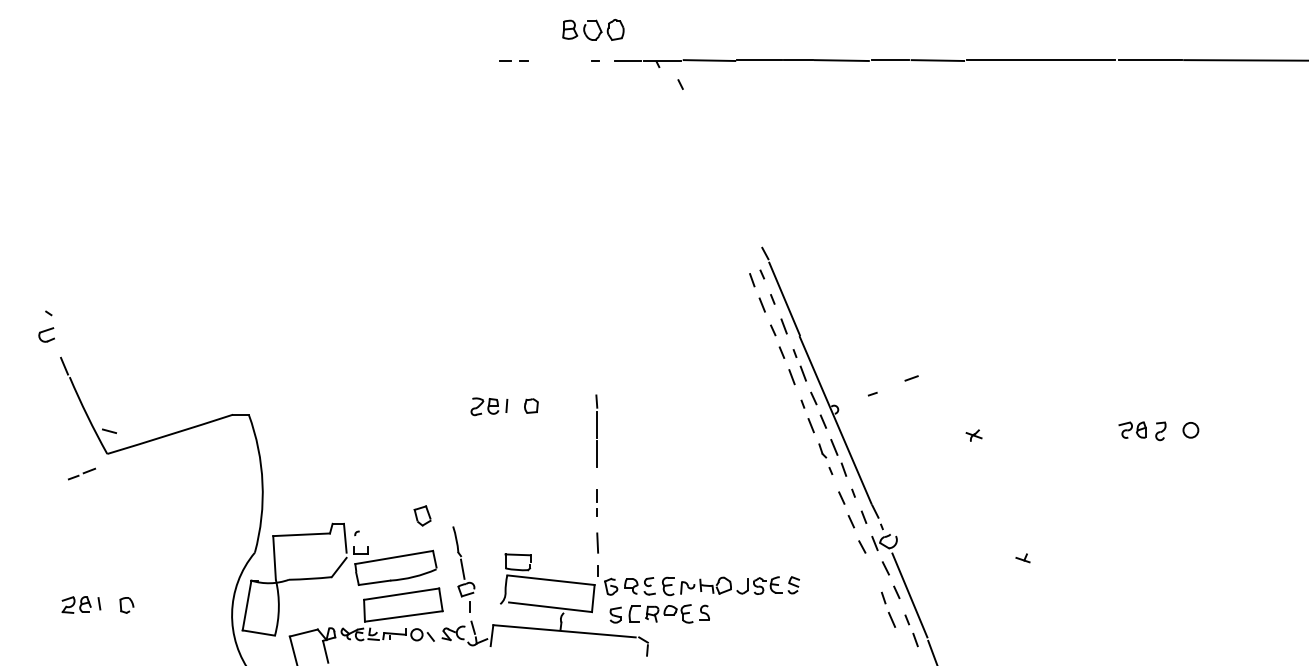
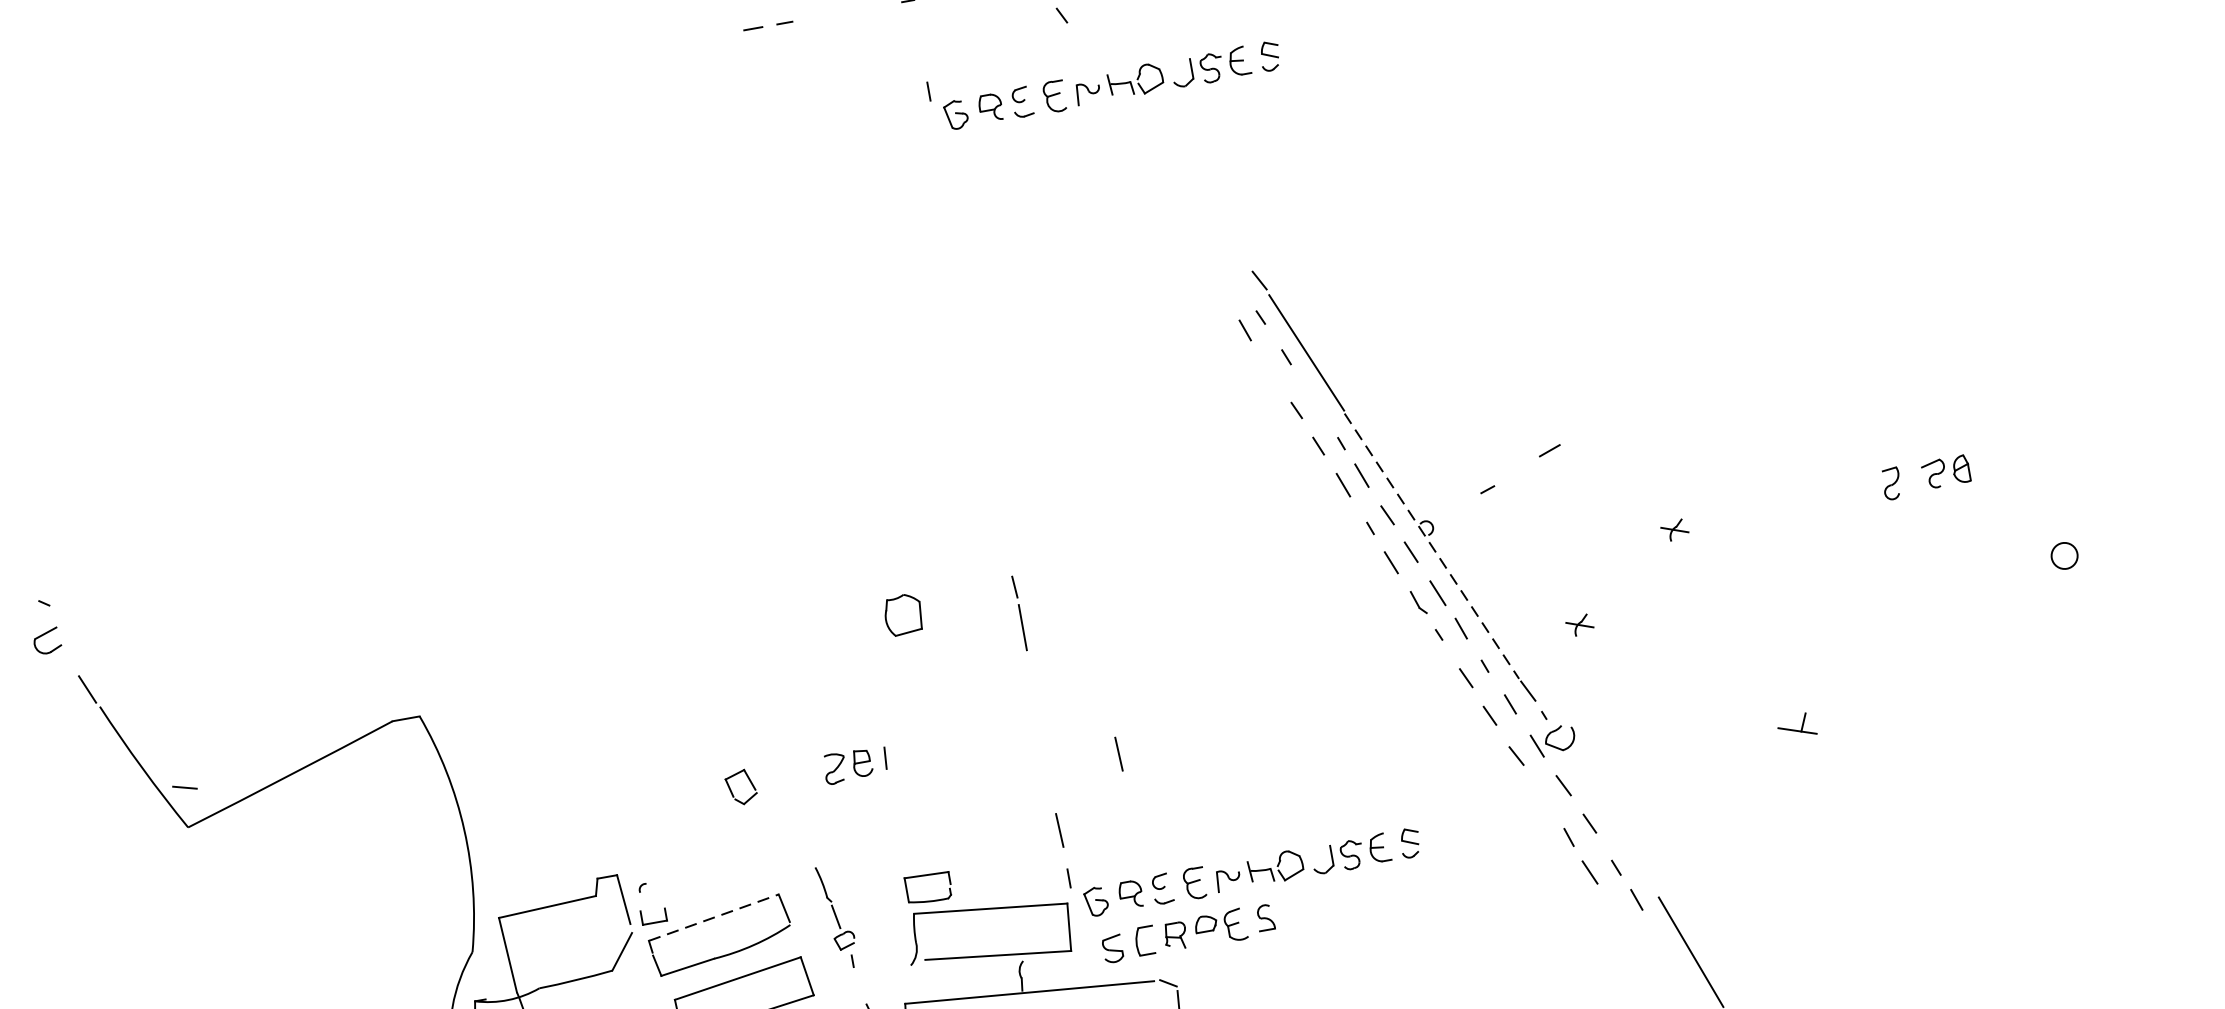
part: (698, 123) -> (1104, 77), added
line: (761, 304) -> (1268, 369), removed
line: (783, 326) -> (1313, 400), removed
part: (531, 405) -> (903, 613), size x1.6
part: (489, 406) -> (855, 764), moved
line: (835, 420) -> (1431, 546), solid -> dashed
circle: (1190, 430) -> (2063, 556), moved
part: (1160, 431) -> (1891, 484), moved
line: (597, 453) -> (1031, 676), removed
line: (82, 473) -> (151, 868), removed
part: (910, 479) -> (1578, 625), added
line: (596, 502) -> (1045, 760), removed
line: (638, 505) -> (1118, 753), added
part: (422, 515) -> (740, 786), moved
line: (394, 557) -> (714, 917), solid -> dashed
part: (1022, 558) -> (1795, 726), size x1.6
part: (463, 569) -> (836, 917), size x0.7
line: (909, 595) -> (1612, 825), removed

